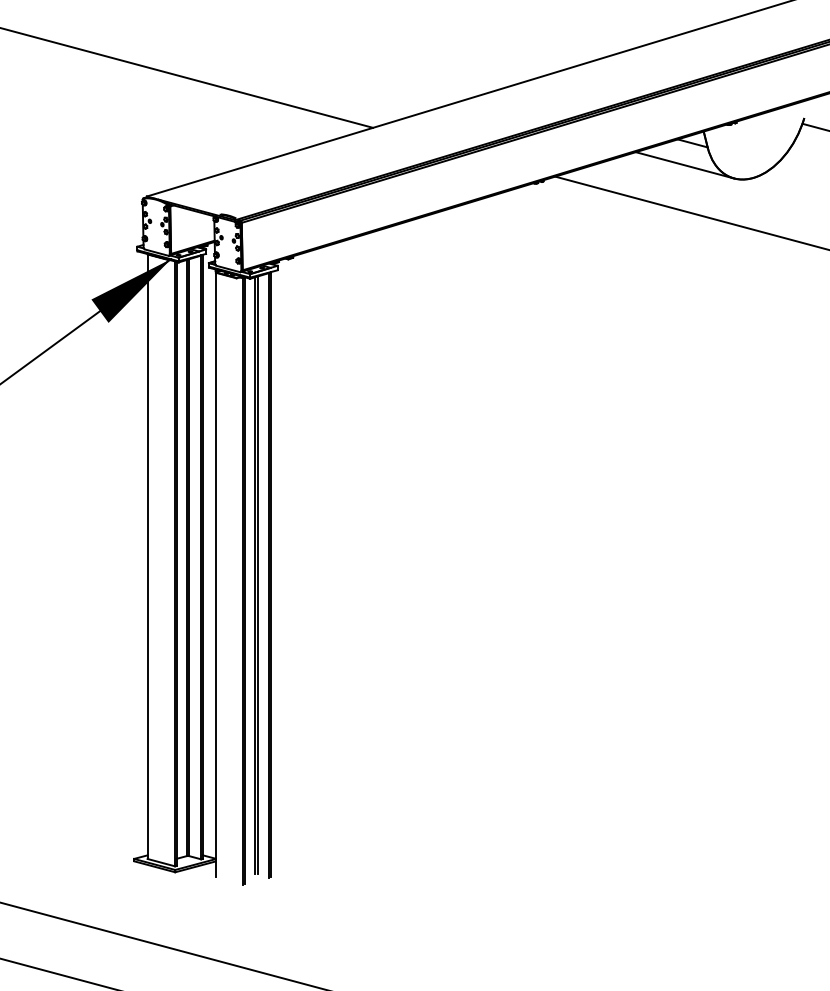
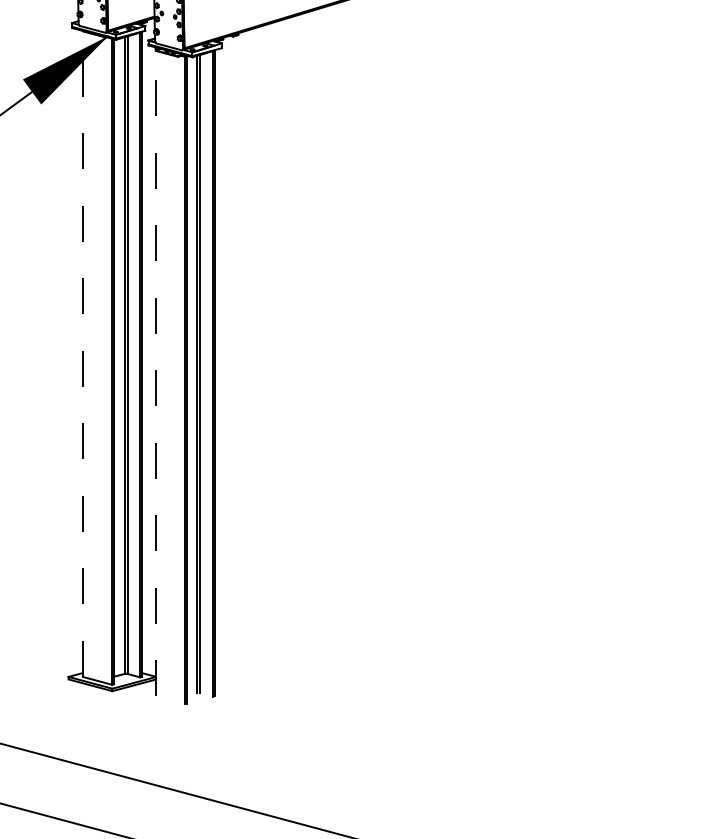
line: (147, 556) -> (82, 353), solid -> dashed
line: (215, 573) -> (155, 372), solid -> dashed

